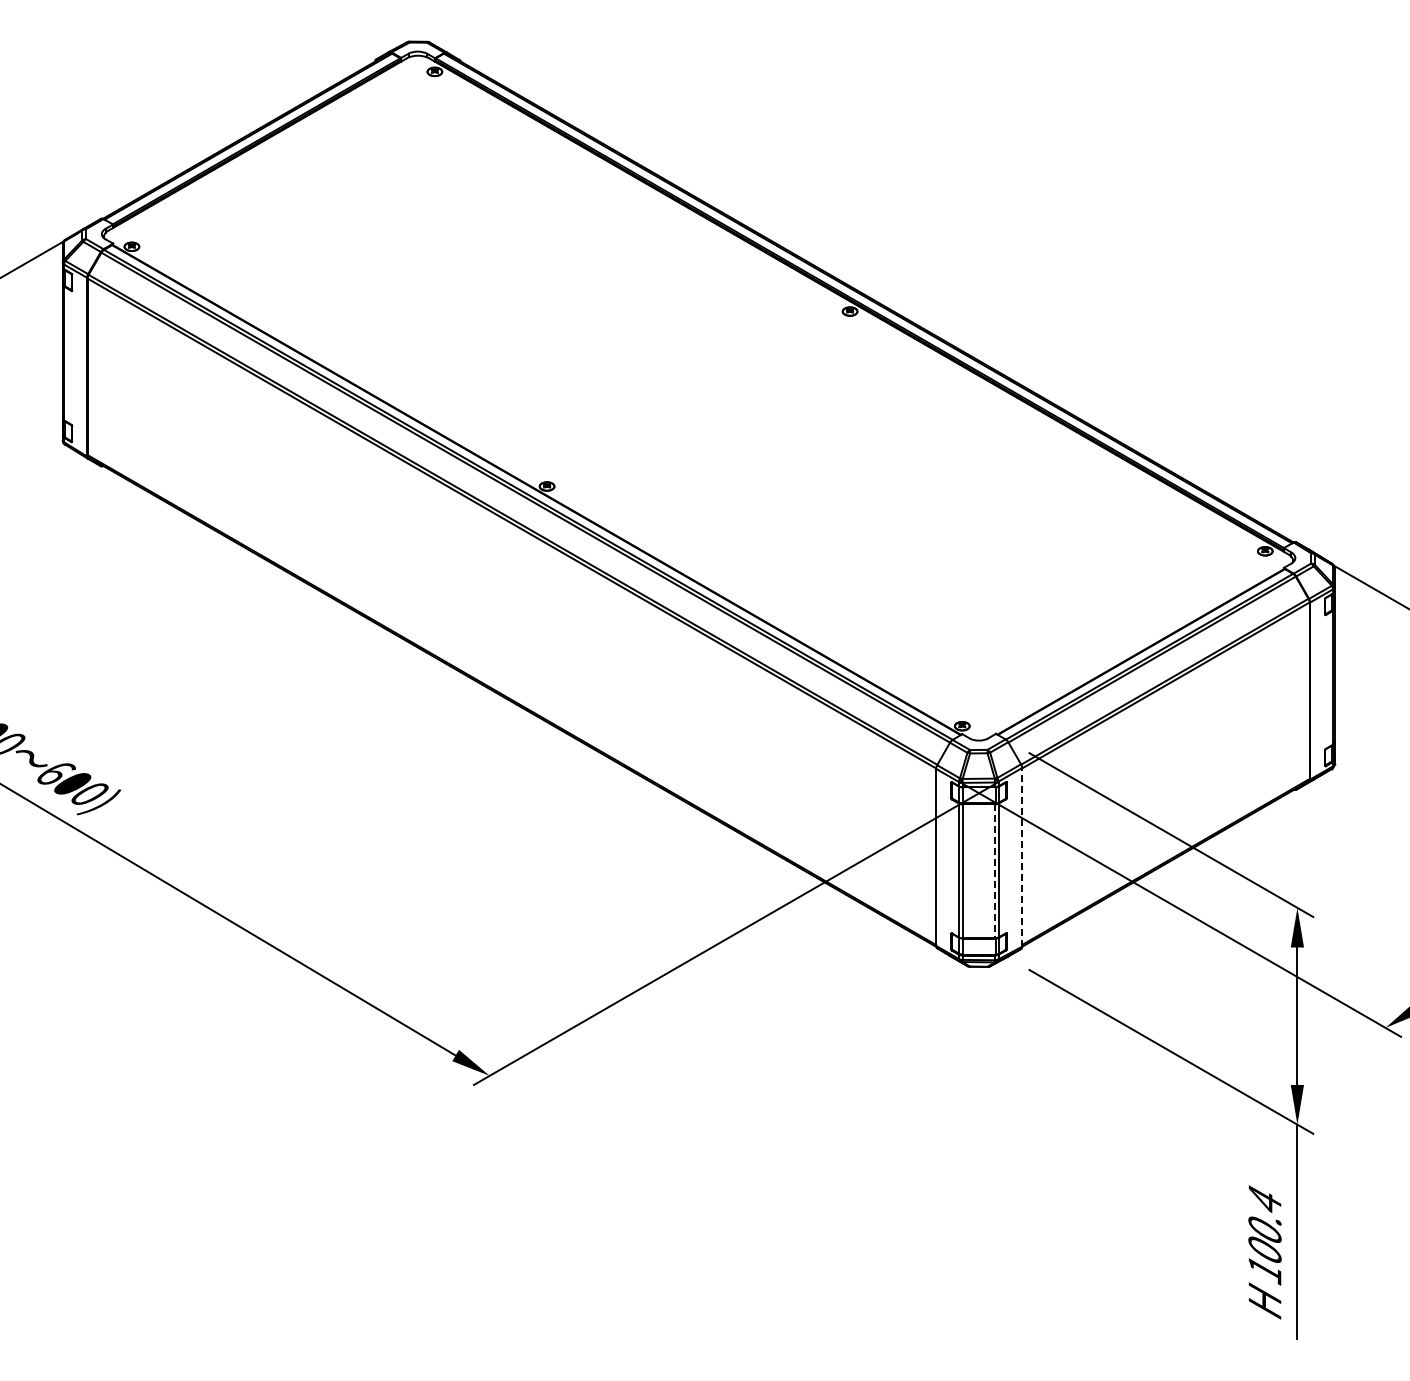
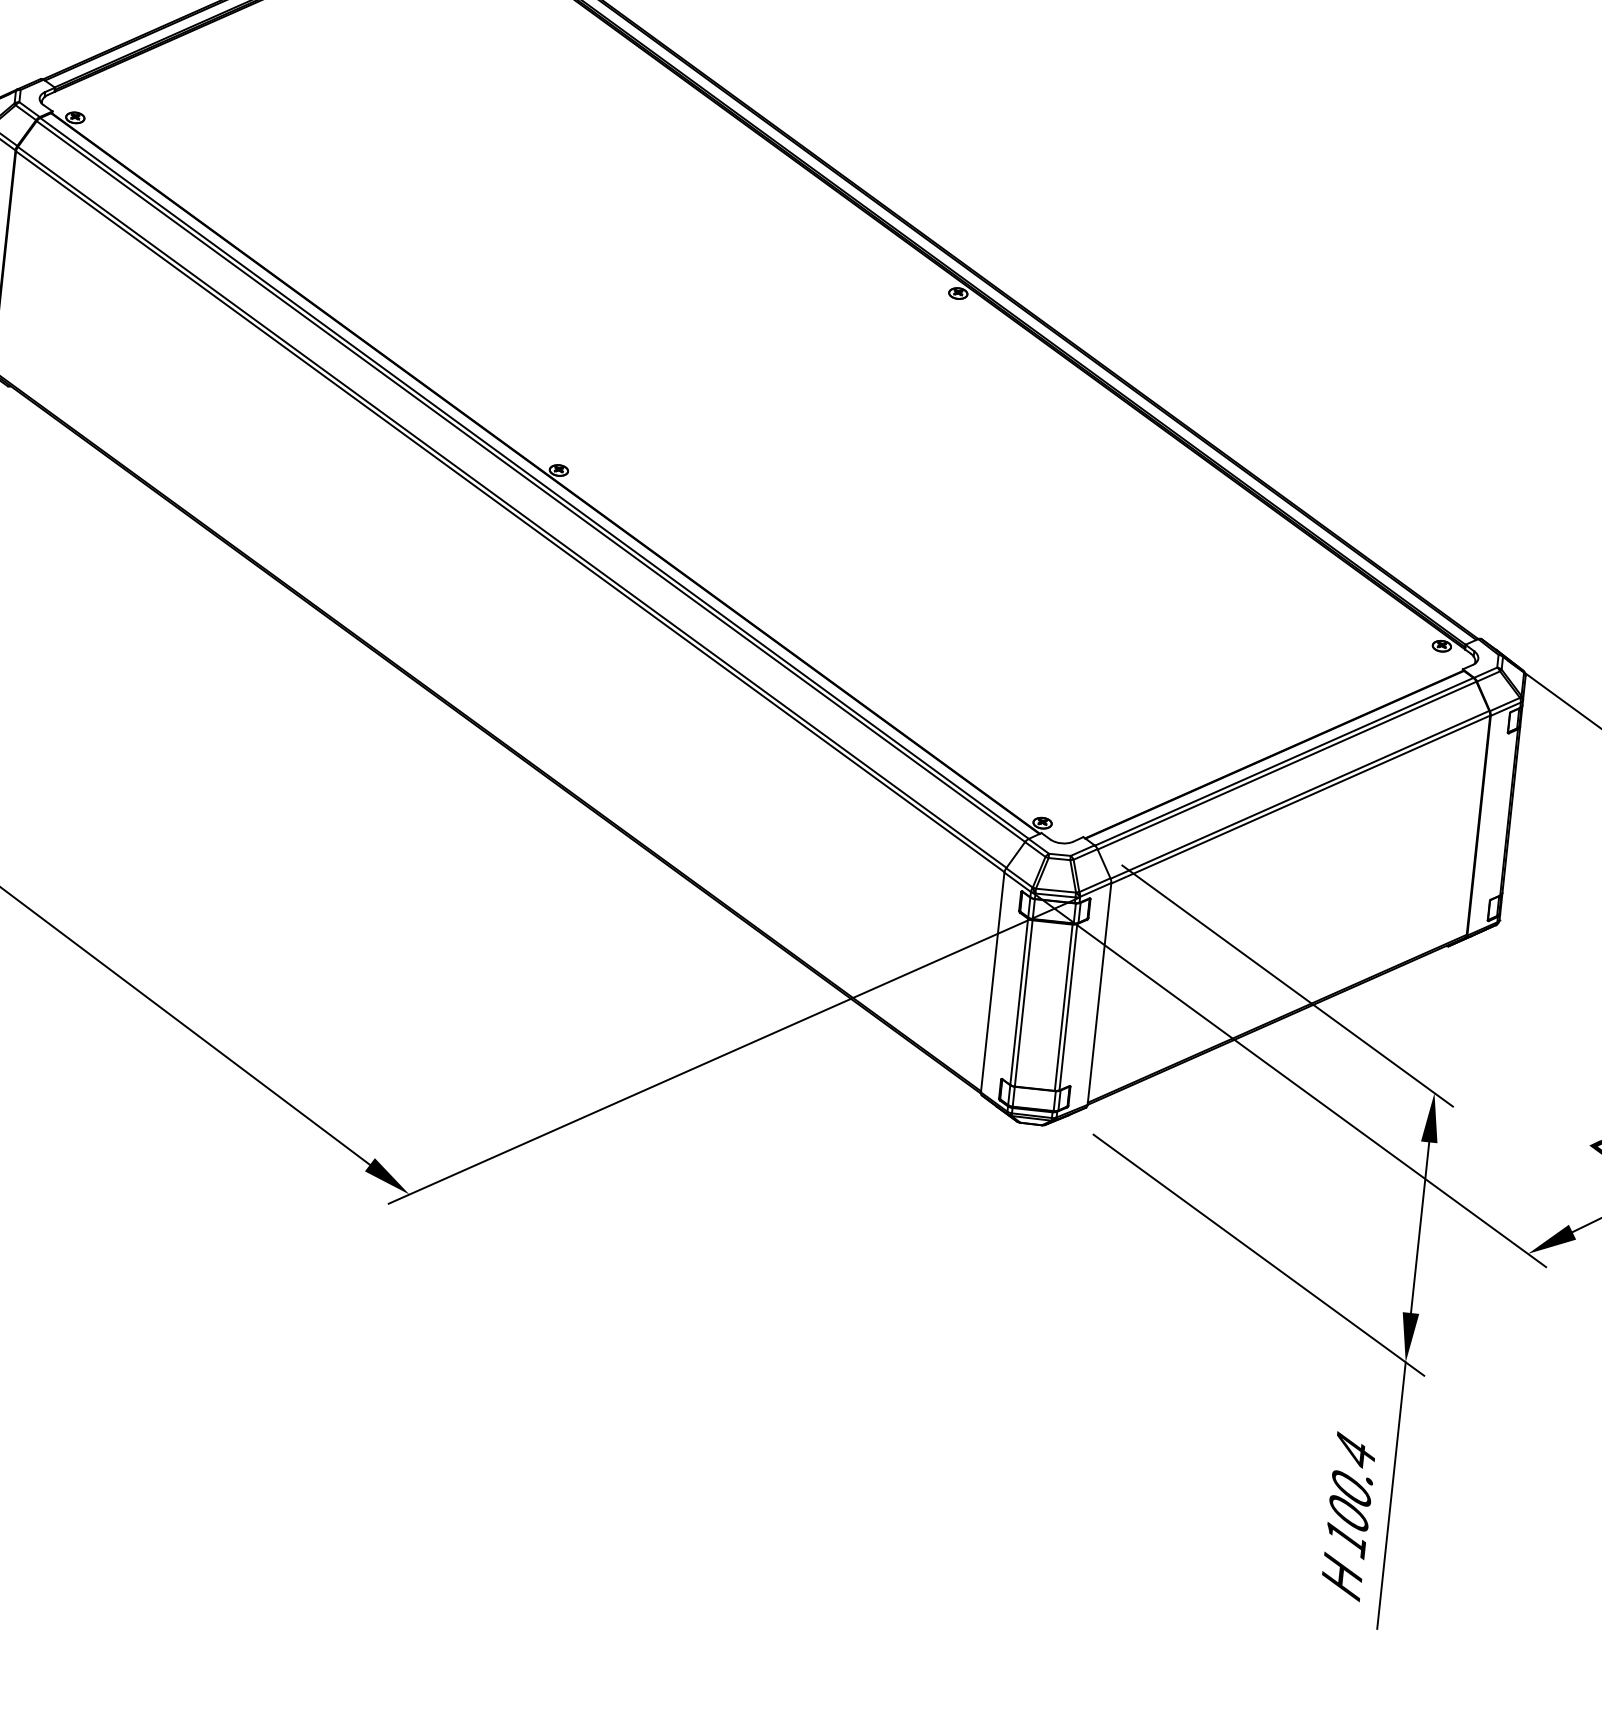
line: (1022, 856) -> (1100, 992), dashed -> solid
line: (994, 871) -> (1063, 1007), dashed -> solid

